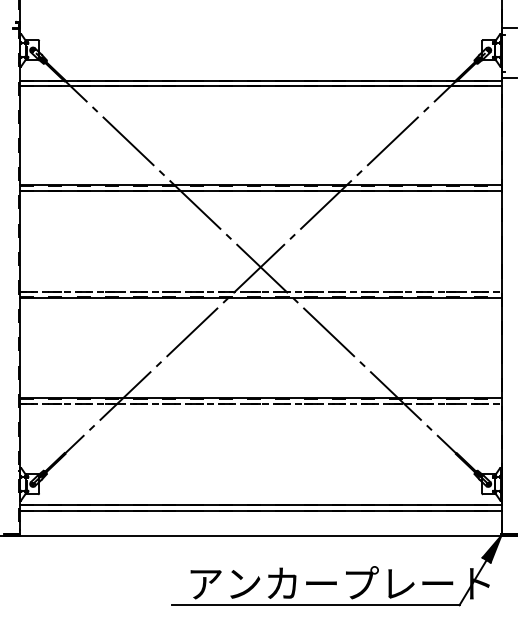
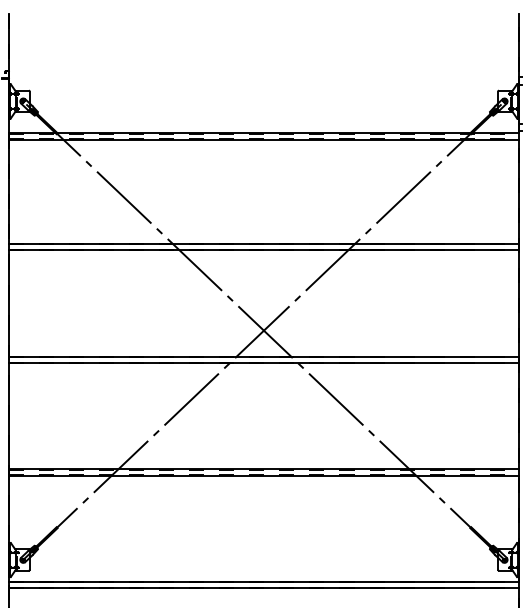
line: (261, 291) -> (264, 356), dashed -> solid
line: (261, 404) -> (264, 475), dashed -> solid

